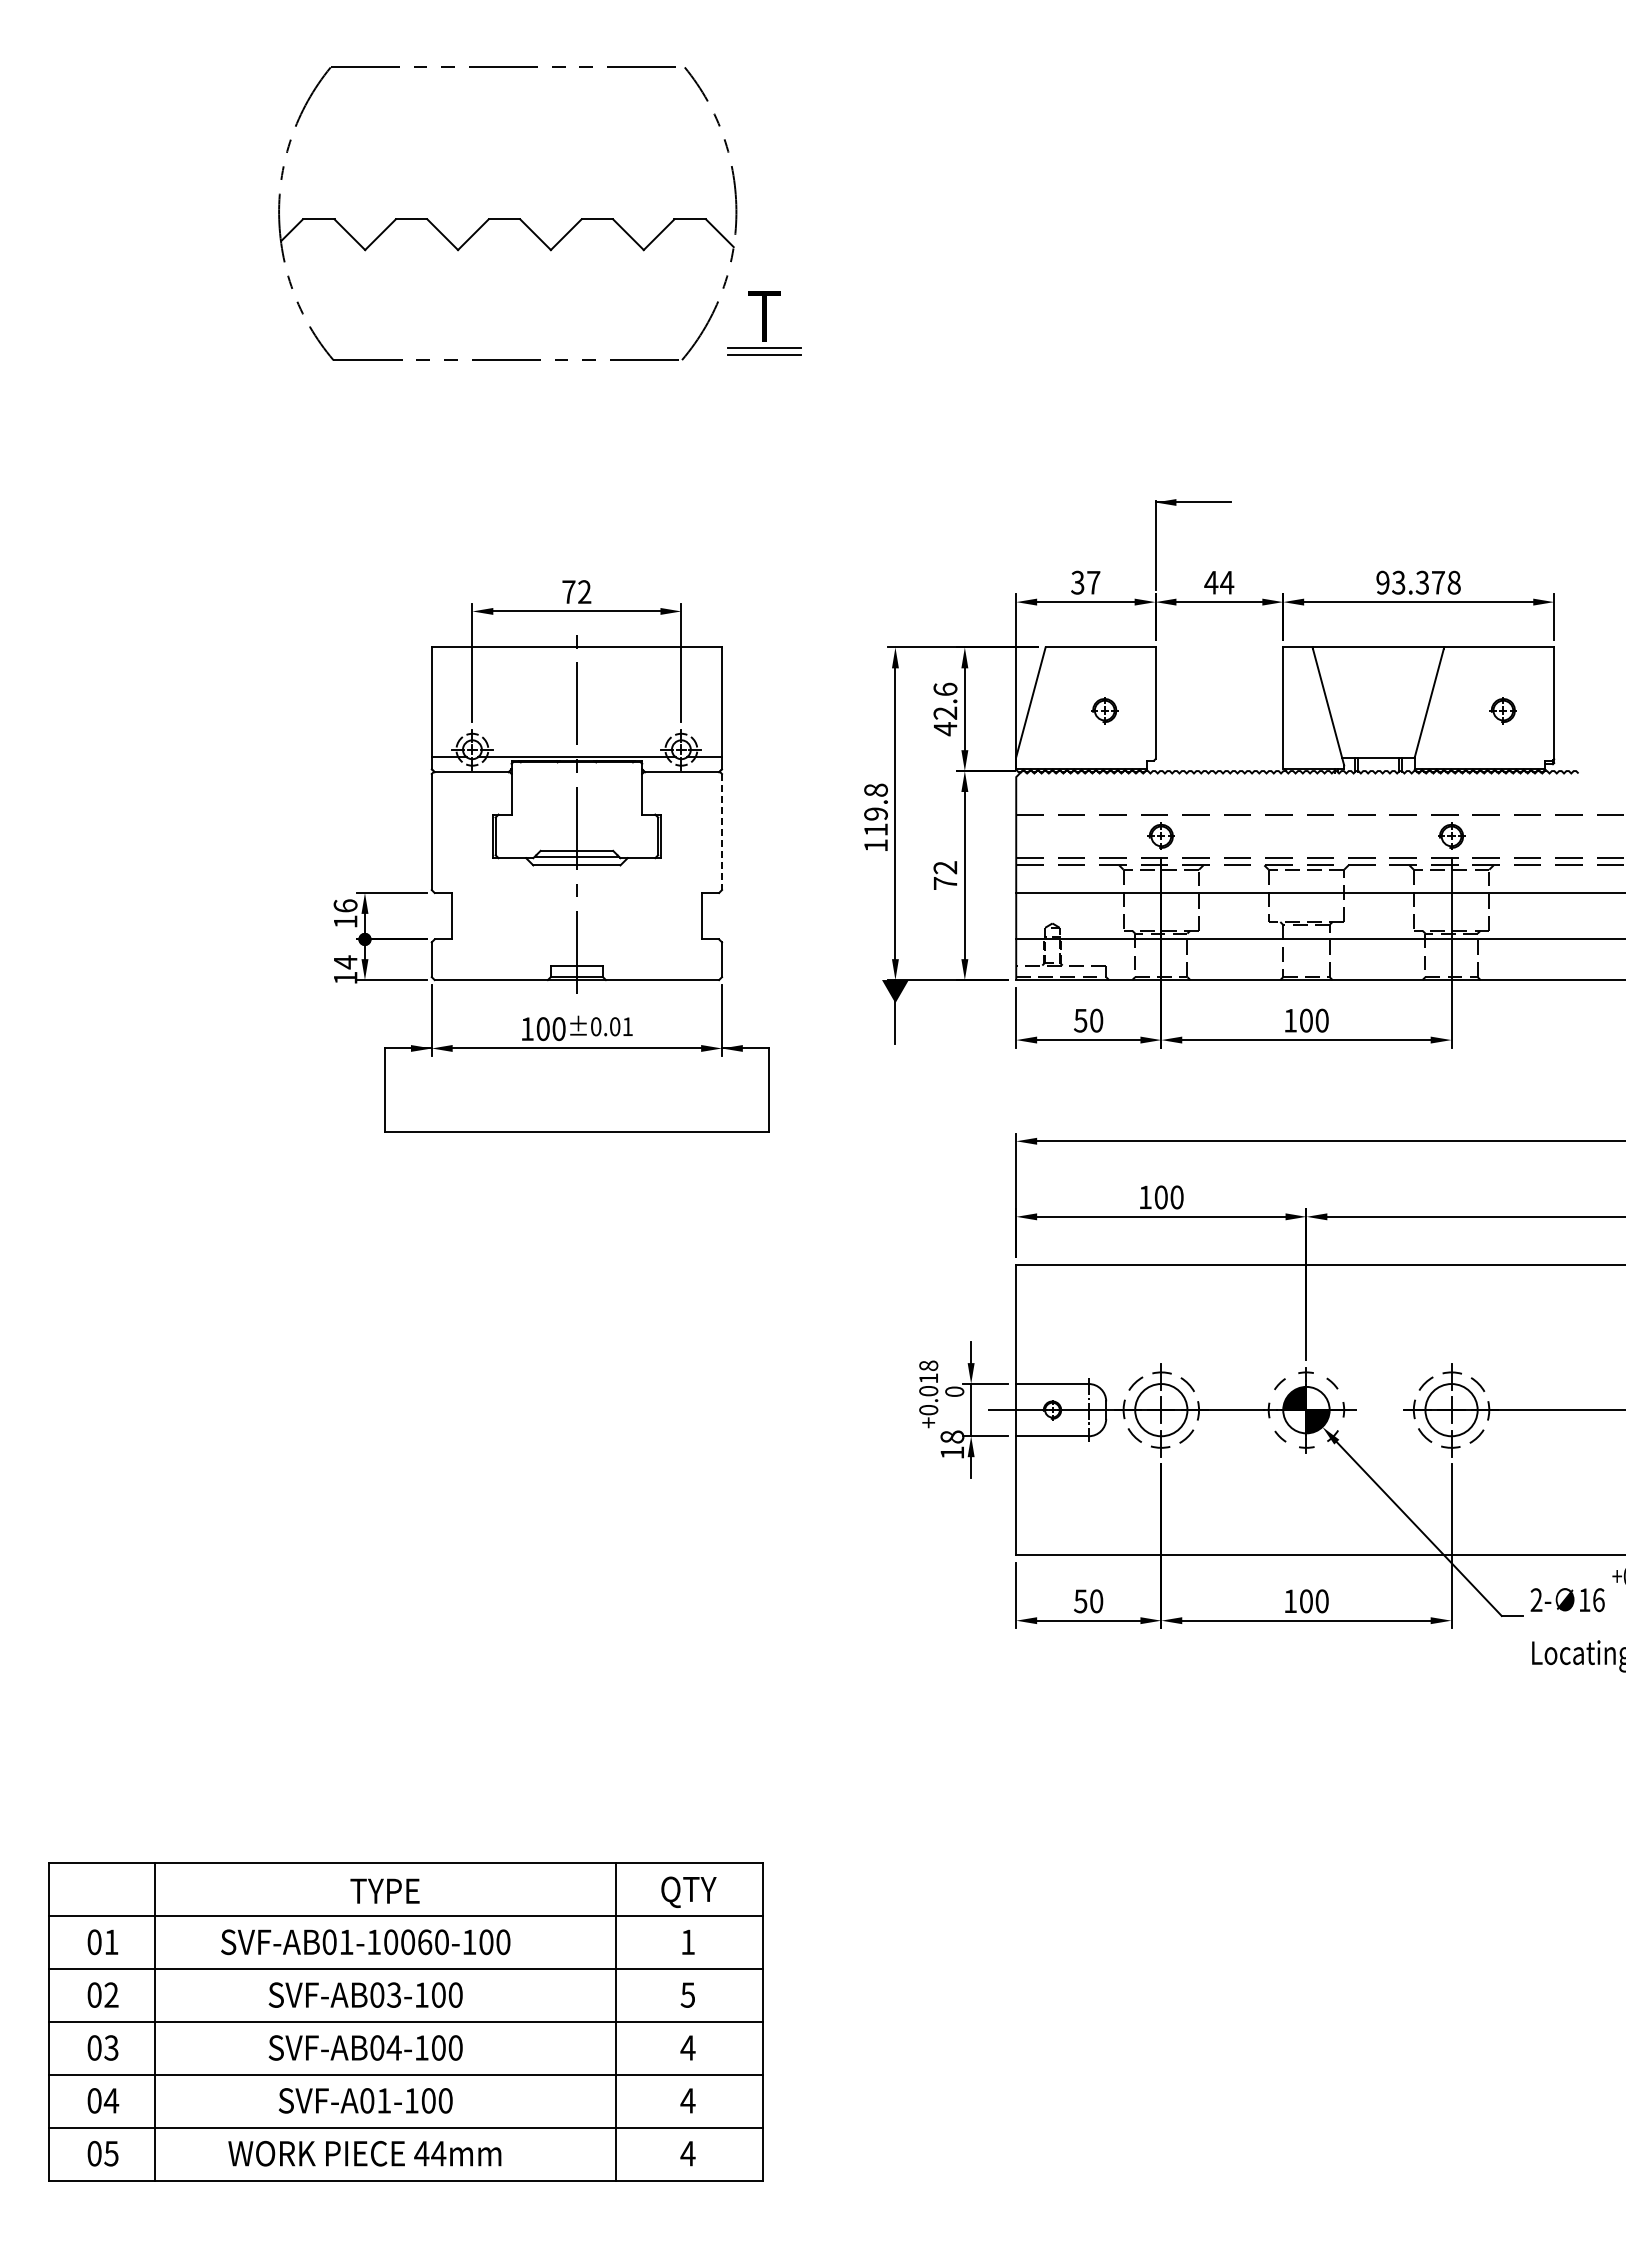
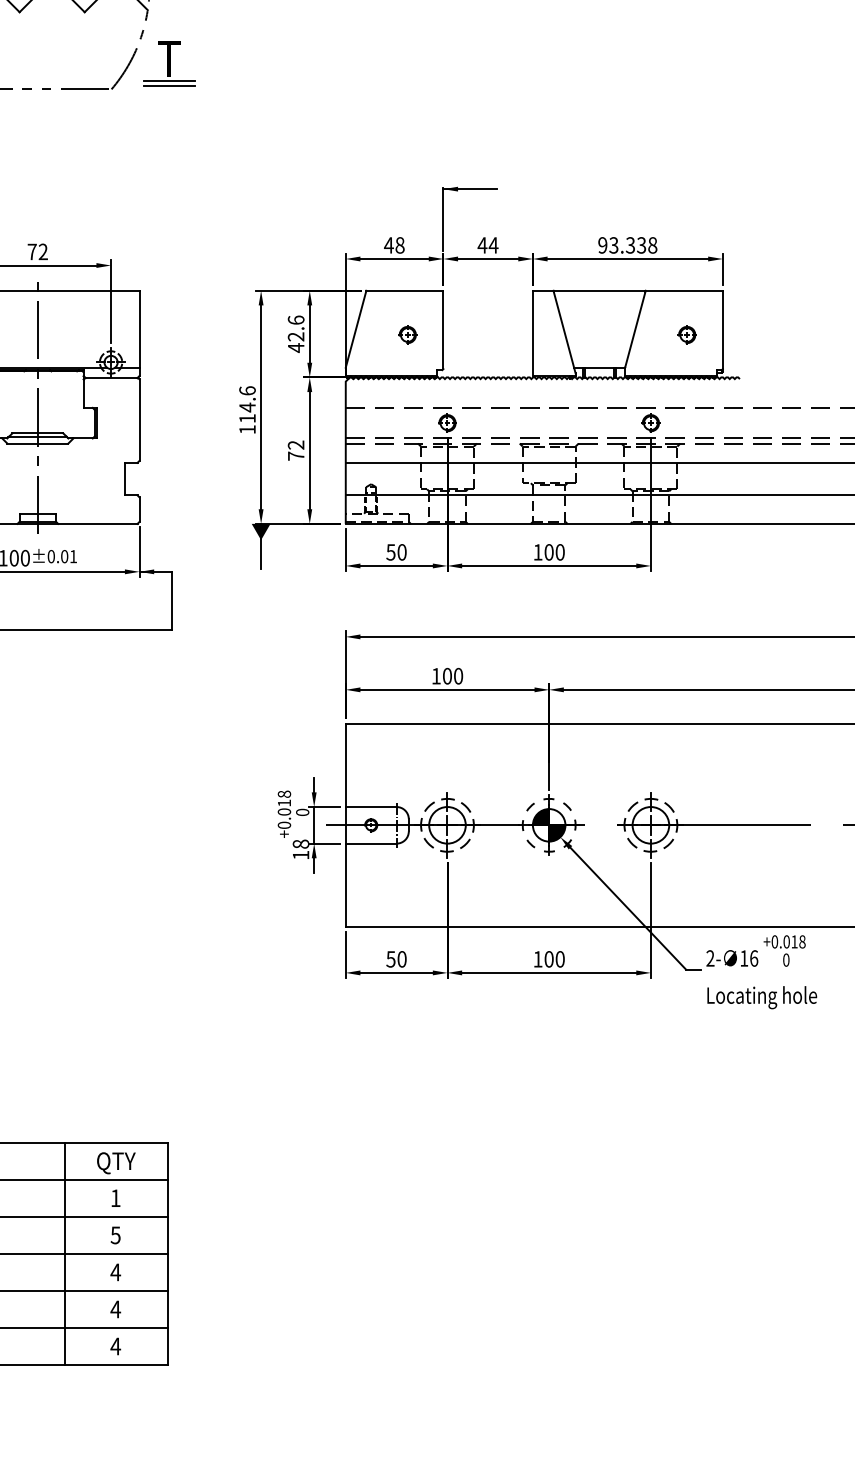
text: (1085, 582) -> (394, 245), 37 -> 48
text: (1437, 582) -> (641, 245), 93.378 -> 93.338
text: (875, 802) -> (247, 399), 119.8 -> 114.6
line: (722, 832) -> (139, 420), dashed -> solid

